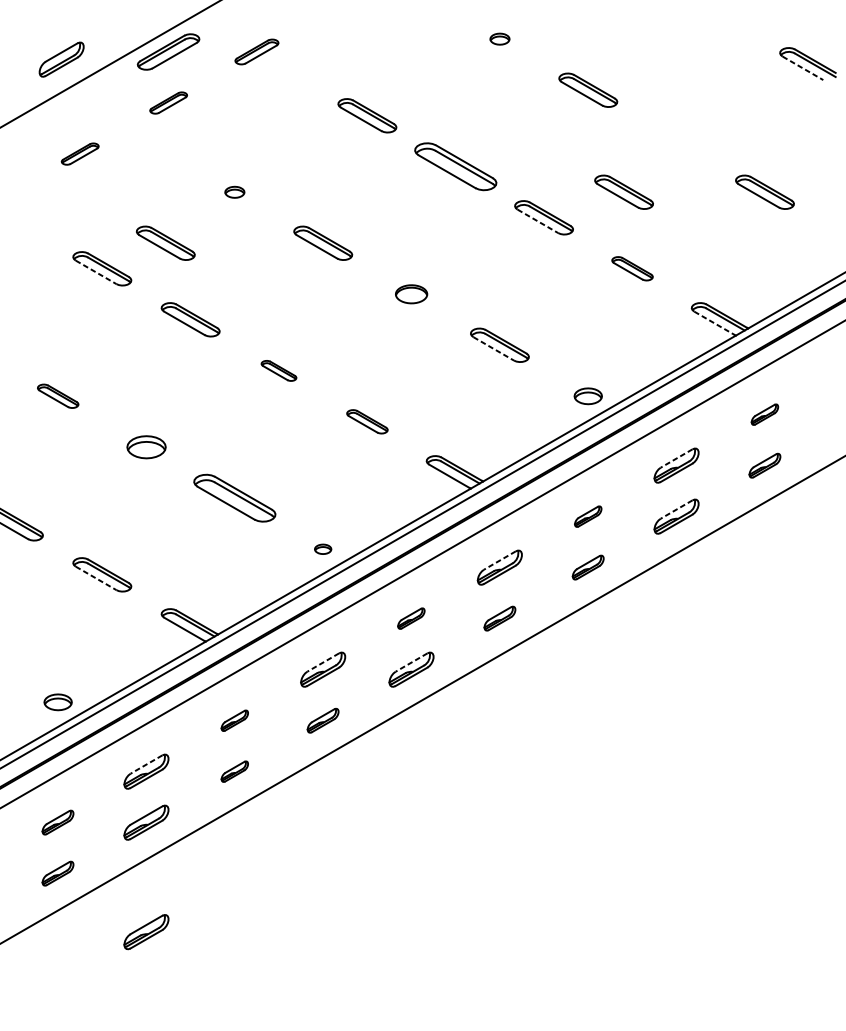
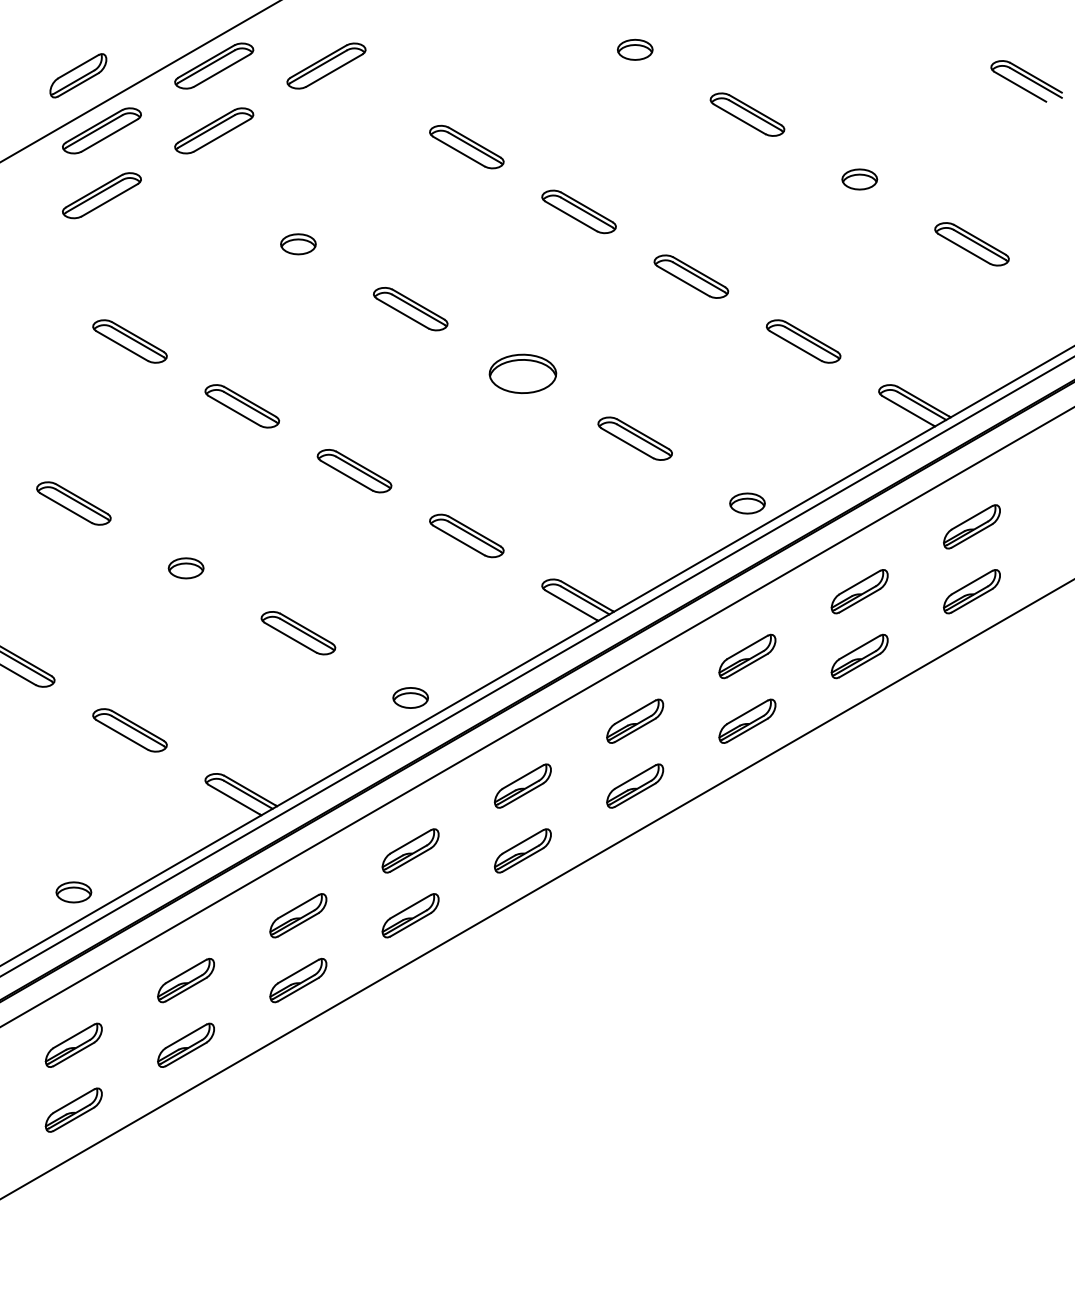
part: (500, 38) -> (635, 49), size x1.43
part: (256, 51) -> (326, 65), size x1.43
line: (803, 68) -> (1020, 86), dashed -> solid
part: (79, 102) -> (101, 130), added
part: (168, 102) -> (214, 130), size x1.67
part: (676, 141) -> (859, 179), added
part: (79, 153) -> (101, 195), size x1.67
part: (455, 166) -> (578, 211), size x0.71
part: (234, 192) -> (298, 244), size x1.43
part: (623, 192) -> (792, 244), removed
line: (537, 221) -> (683, 281), dashed -> solid
part: (165, 243) -> (210, 309), removed
part: (632, 268) -> (803, 341), size x1.43
line: (96, 272) -> (122, 346), dashed -> solid
part: (411, 293) -> (522, 373), size x1.67
line: (714, 323) -> (908, 410), dashed -> solid
line: (493, 349) -> (627, 443), dashed -> solid
part: (278, 371) -> (354, 471), size x1.67
part: (57, 396) -> (73, 503), size x1.43
part: (764, 414) -> (971, 526), size x1.67
part: (367, 421) -> (466, 535), size x1.43
part: (145, 447) -> (185, 568), size x0.71
line: (676, 458) -> (859, 582), dashed -> solid
part: (764, 465) -> (971, 591), size x1.43
part: (234, 498) -> (298, 633), size x0.71
line: (676, 509) -> (859, 647), dashed -> solid
part: (588, 516) -> (747, 656), size x1.67
part: (323, 548) -> (410, 697), size x1.67
line: (499, 560) -> (634, 712), dashed -> solid
part: (588, 567) -> (747, 720), size x1.43
line: (96, 578) -> (122, 734), dashed -> solid
part: (411, 618) -> (522, 785), size x1.67
part: (500, 618) -> (635, 785), size x1.43
line: (323, 663) -> (410, 842), dashed -> solid
line: (411, 663) -> (522, 842), dashed -> solid
part: (234, 720) -> (298, 915), size x1.67
part: (323, 720) -> (410, 915), size x1.43
line: (145, 764) -> (185, 971), dashed -> solid
part: (234, 771) -> (298, 980), size x1.67
part: (57, 822) -> (73, 1044), size x1.43
part: (57, 873) -> (73, 1109), size x1.43
part: (145, 931) -> (185, 1183), removed

